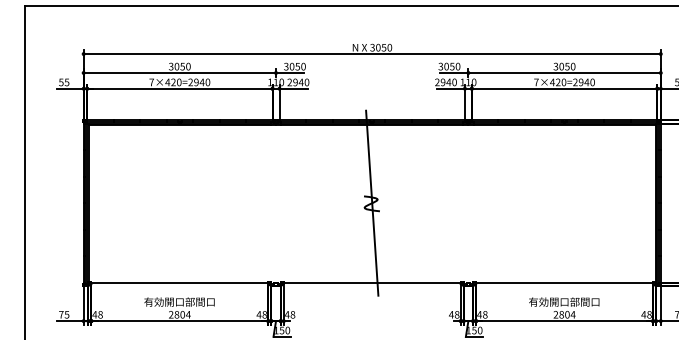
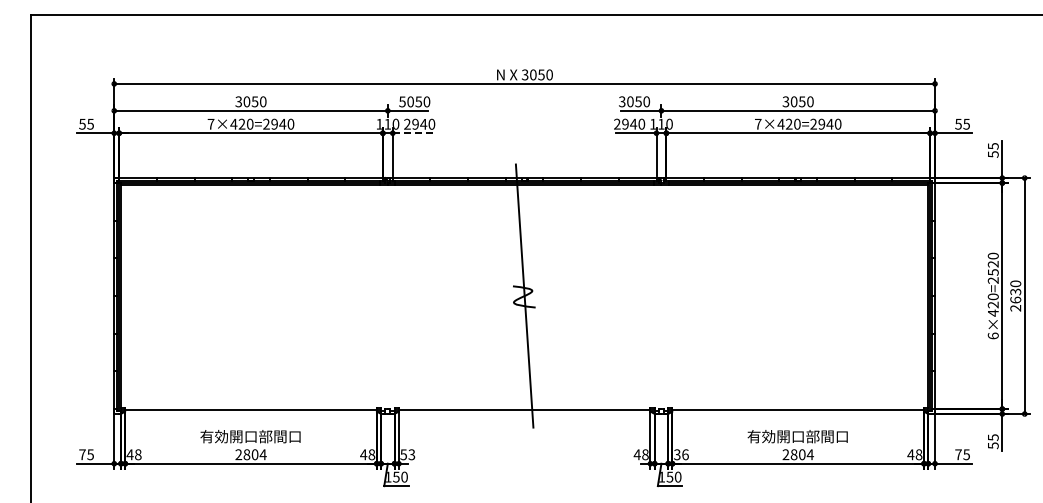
text: (286, 66) -> (402, 101), 3050 -> 5050
line: (294, 88) -> (413, 133), solid -> dashed
text: (289, 314) -> (407, 454), 48 -> 53
text: (481, 314) -> (680, 454), 48 -> 36

